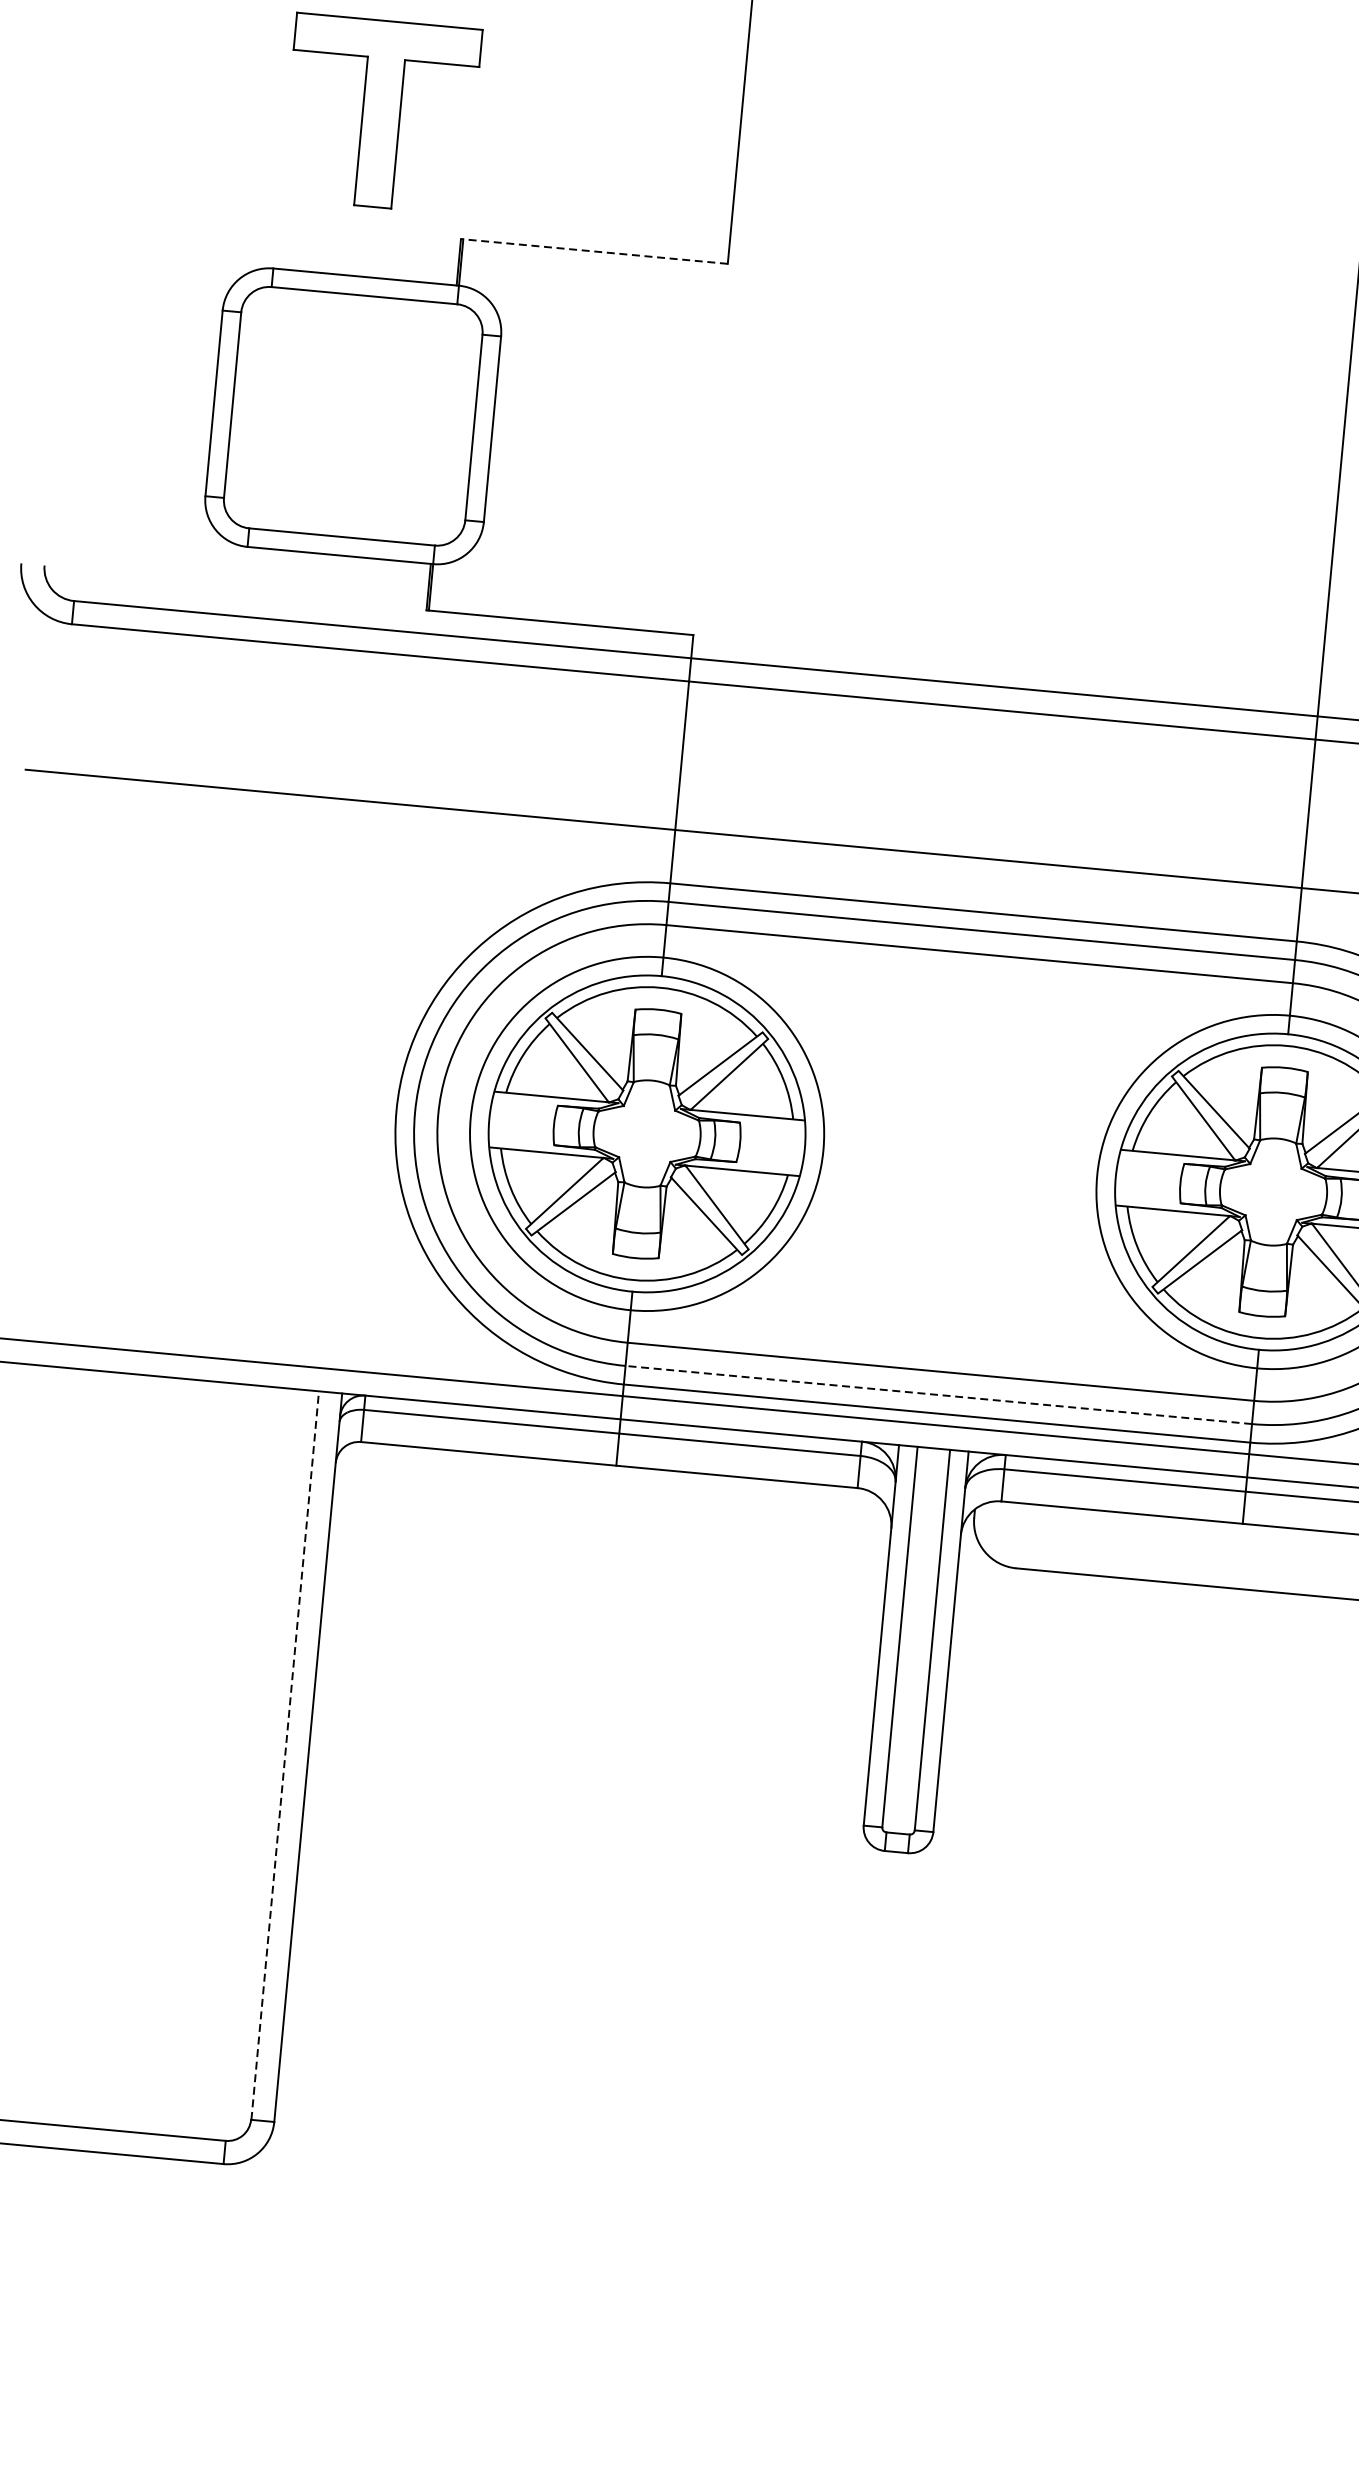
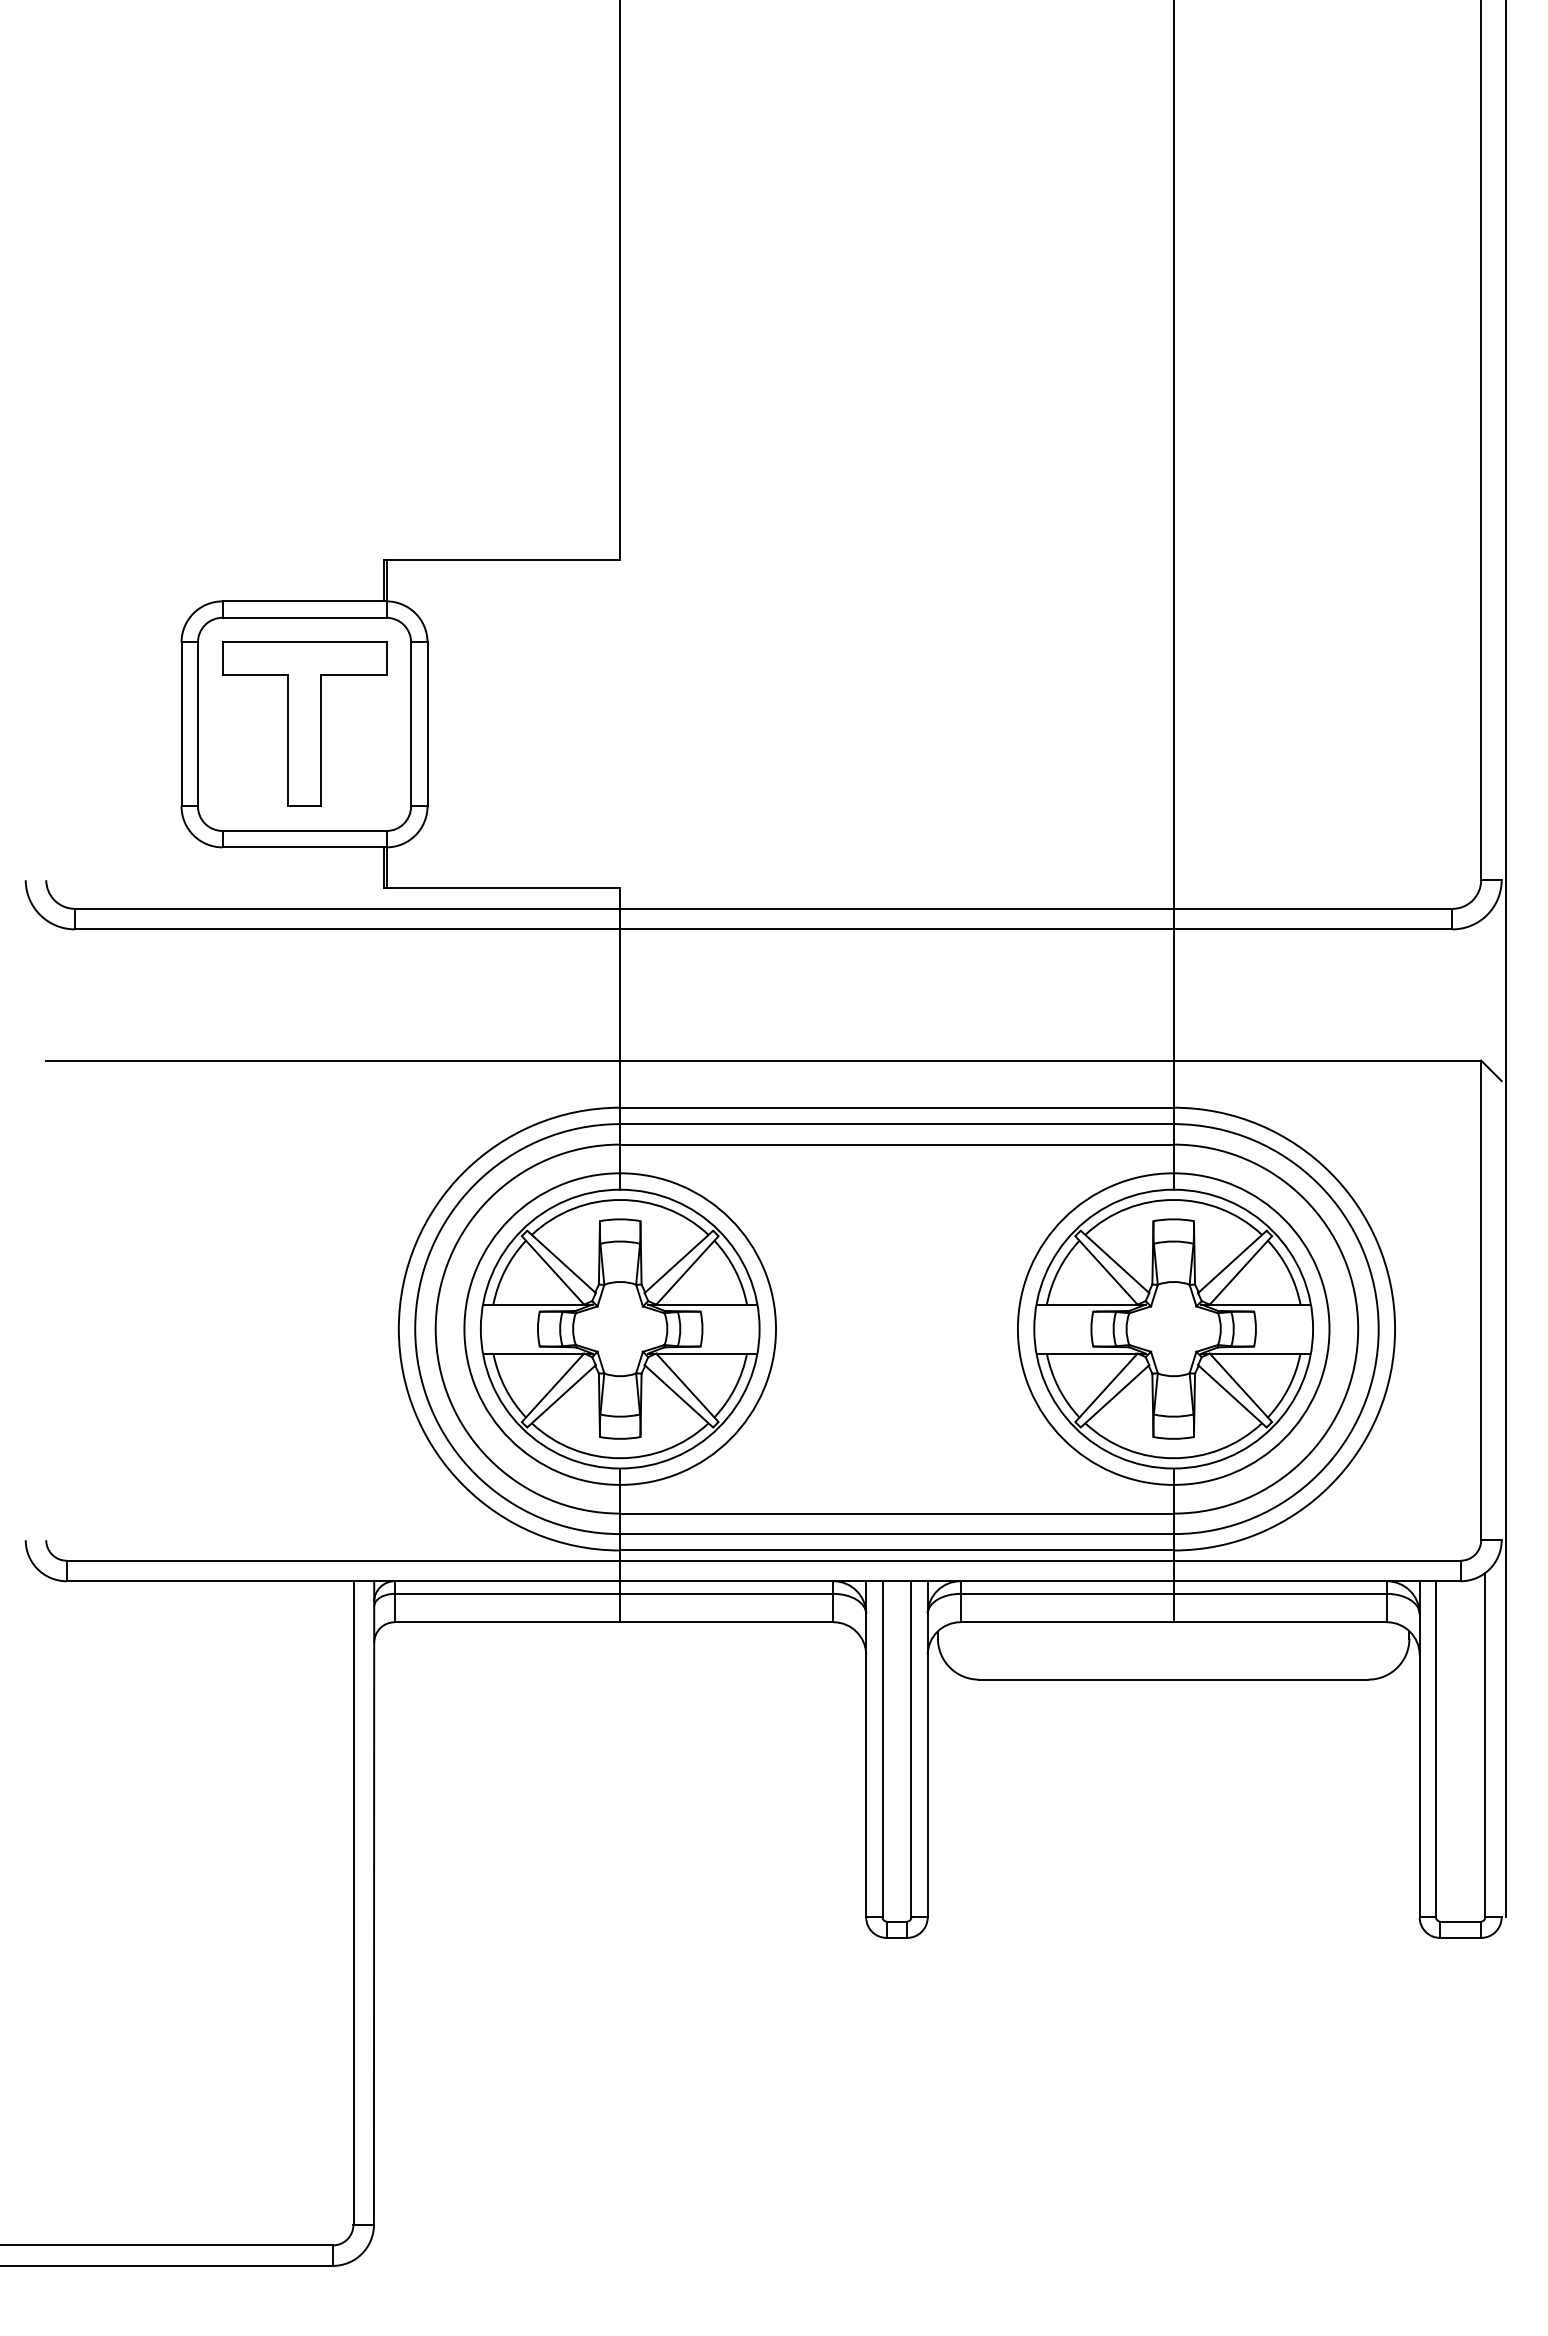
part: (381, 113) -> (304, 723), moved
line: (594, 251) -> (502, 560), dashed -> solid
line: (938, 1395) -> (896, 1534), dashed -> solid
line: (284, 1756) -> (353, 1903), dashed -> solid

